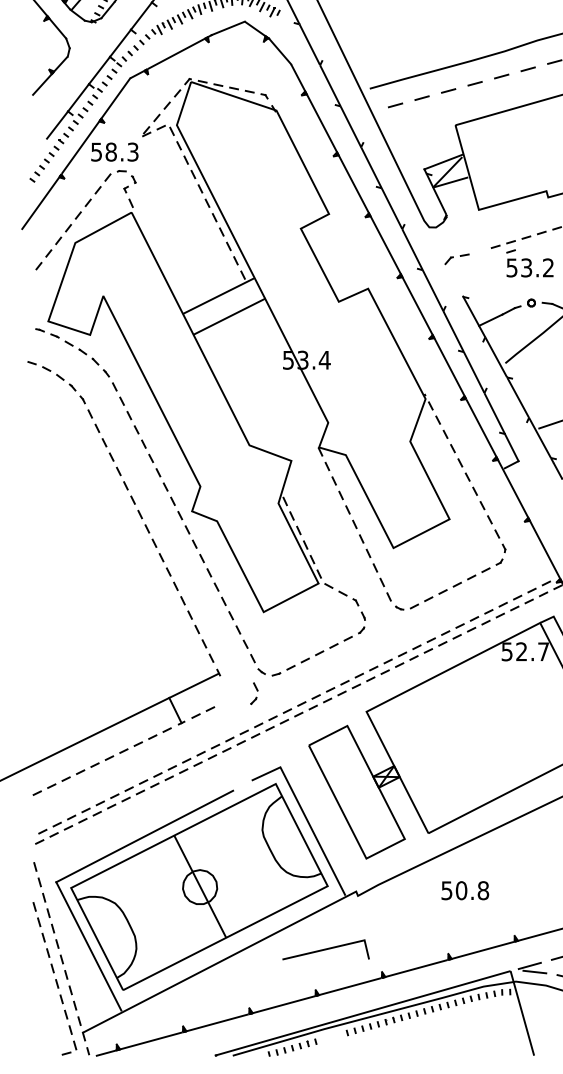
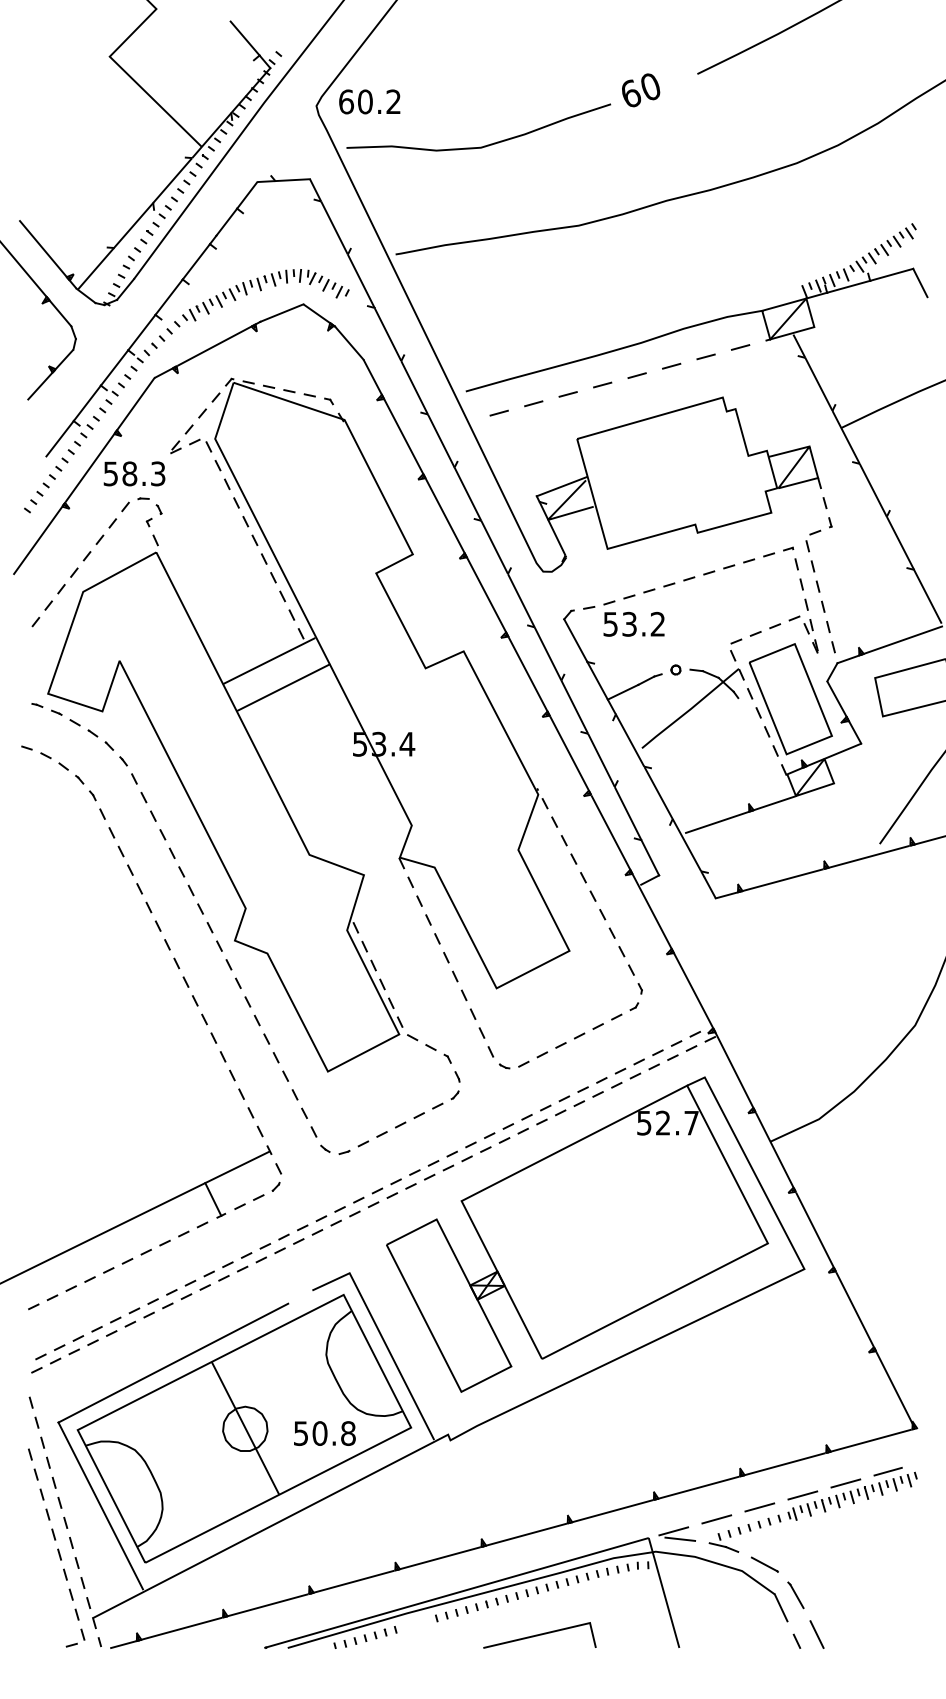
part: (529, 263) -> (633, 618), moved
line: (454, 280) -> (575, 640), added
part: (254, 693) -> (276, 1177), moved
text: (464, 890) -> (324, 1433), moved
line: (325, 949) -> (539, 1635), moved

